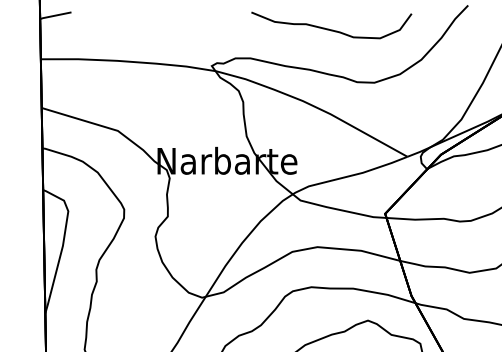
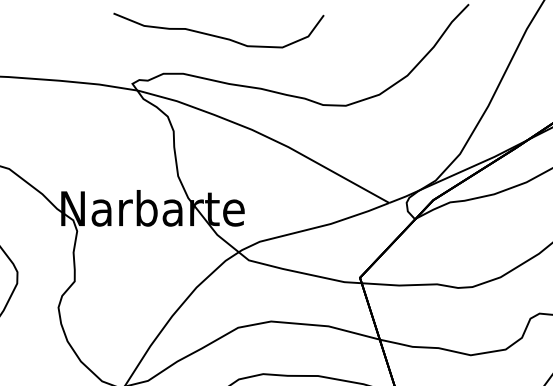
curve: (331, 29) -> (218, 35), moved

